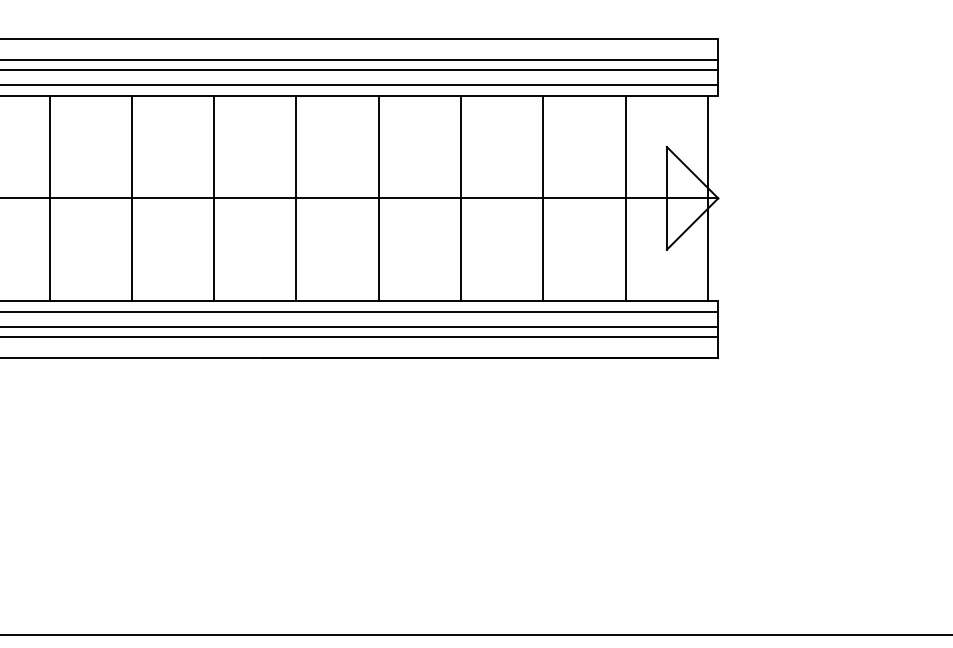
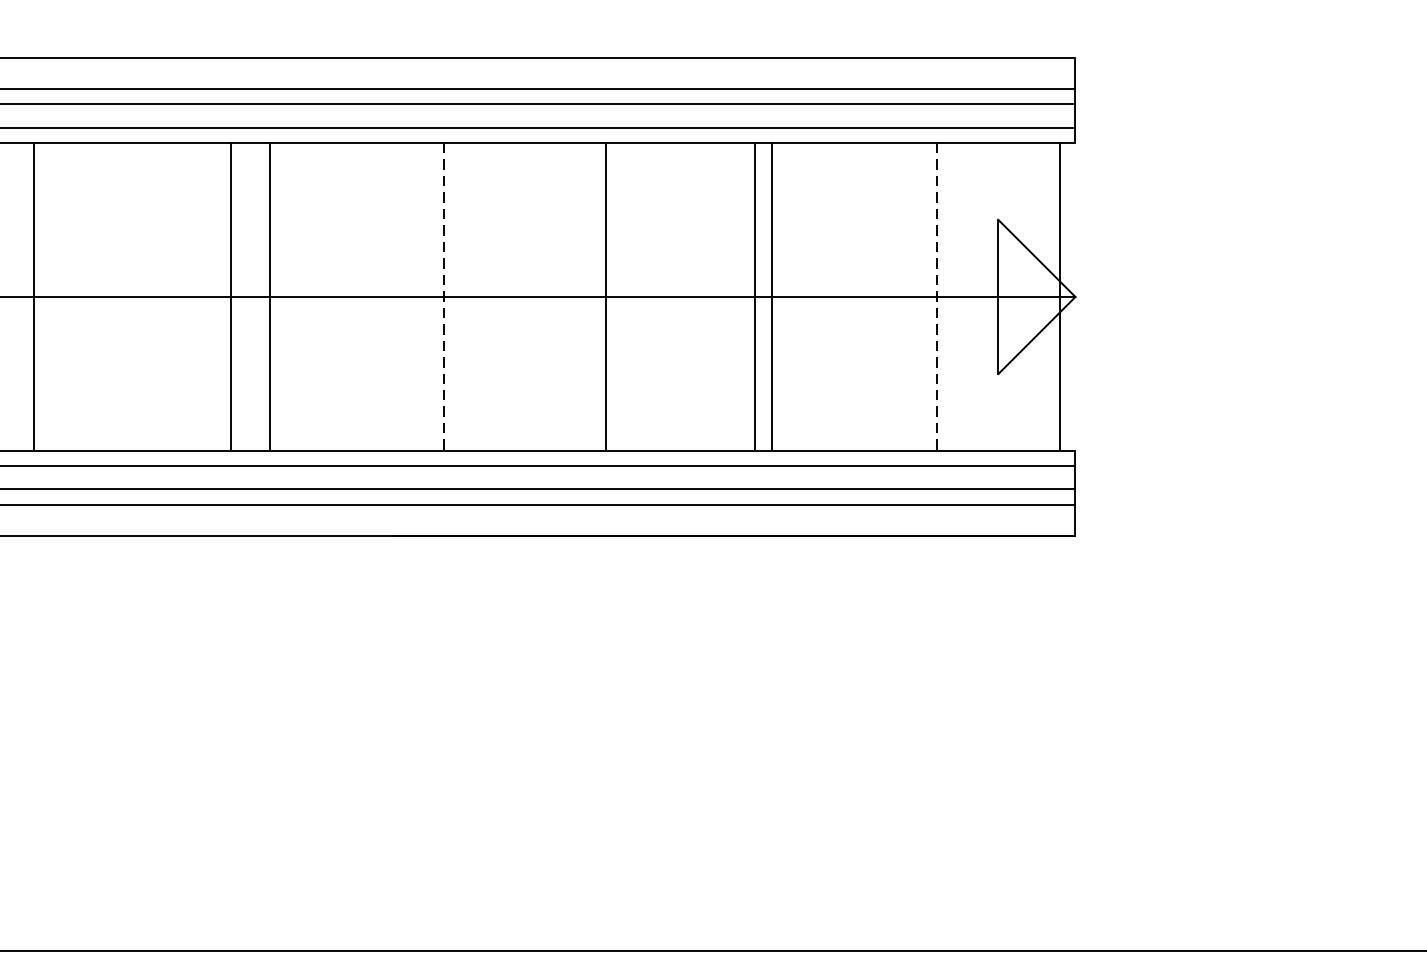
line: (49, 198) -> (33, 297), moved
line: (131, 198) -> (229, 297), moved
line: (214, 198) -> (270, 297), moved
line: (296, 198) -> (444, 297), solid -> dashed
line: (378, 198) -> (605, 297), moved
line: (461, 198) -> (755, 297), moved
line: (543, 198) -> (771, 297), moved
line: (625, 198) -> (936, 297), solid -> dashed

